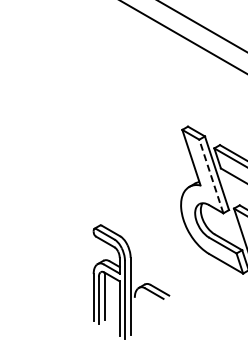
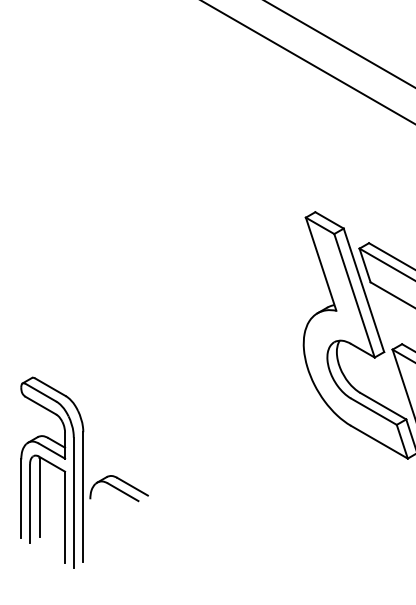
line: (211, 176) -> (354, 295), dashed -> solid
part: (131, 281) -> (84, 471), moved

